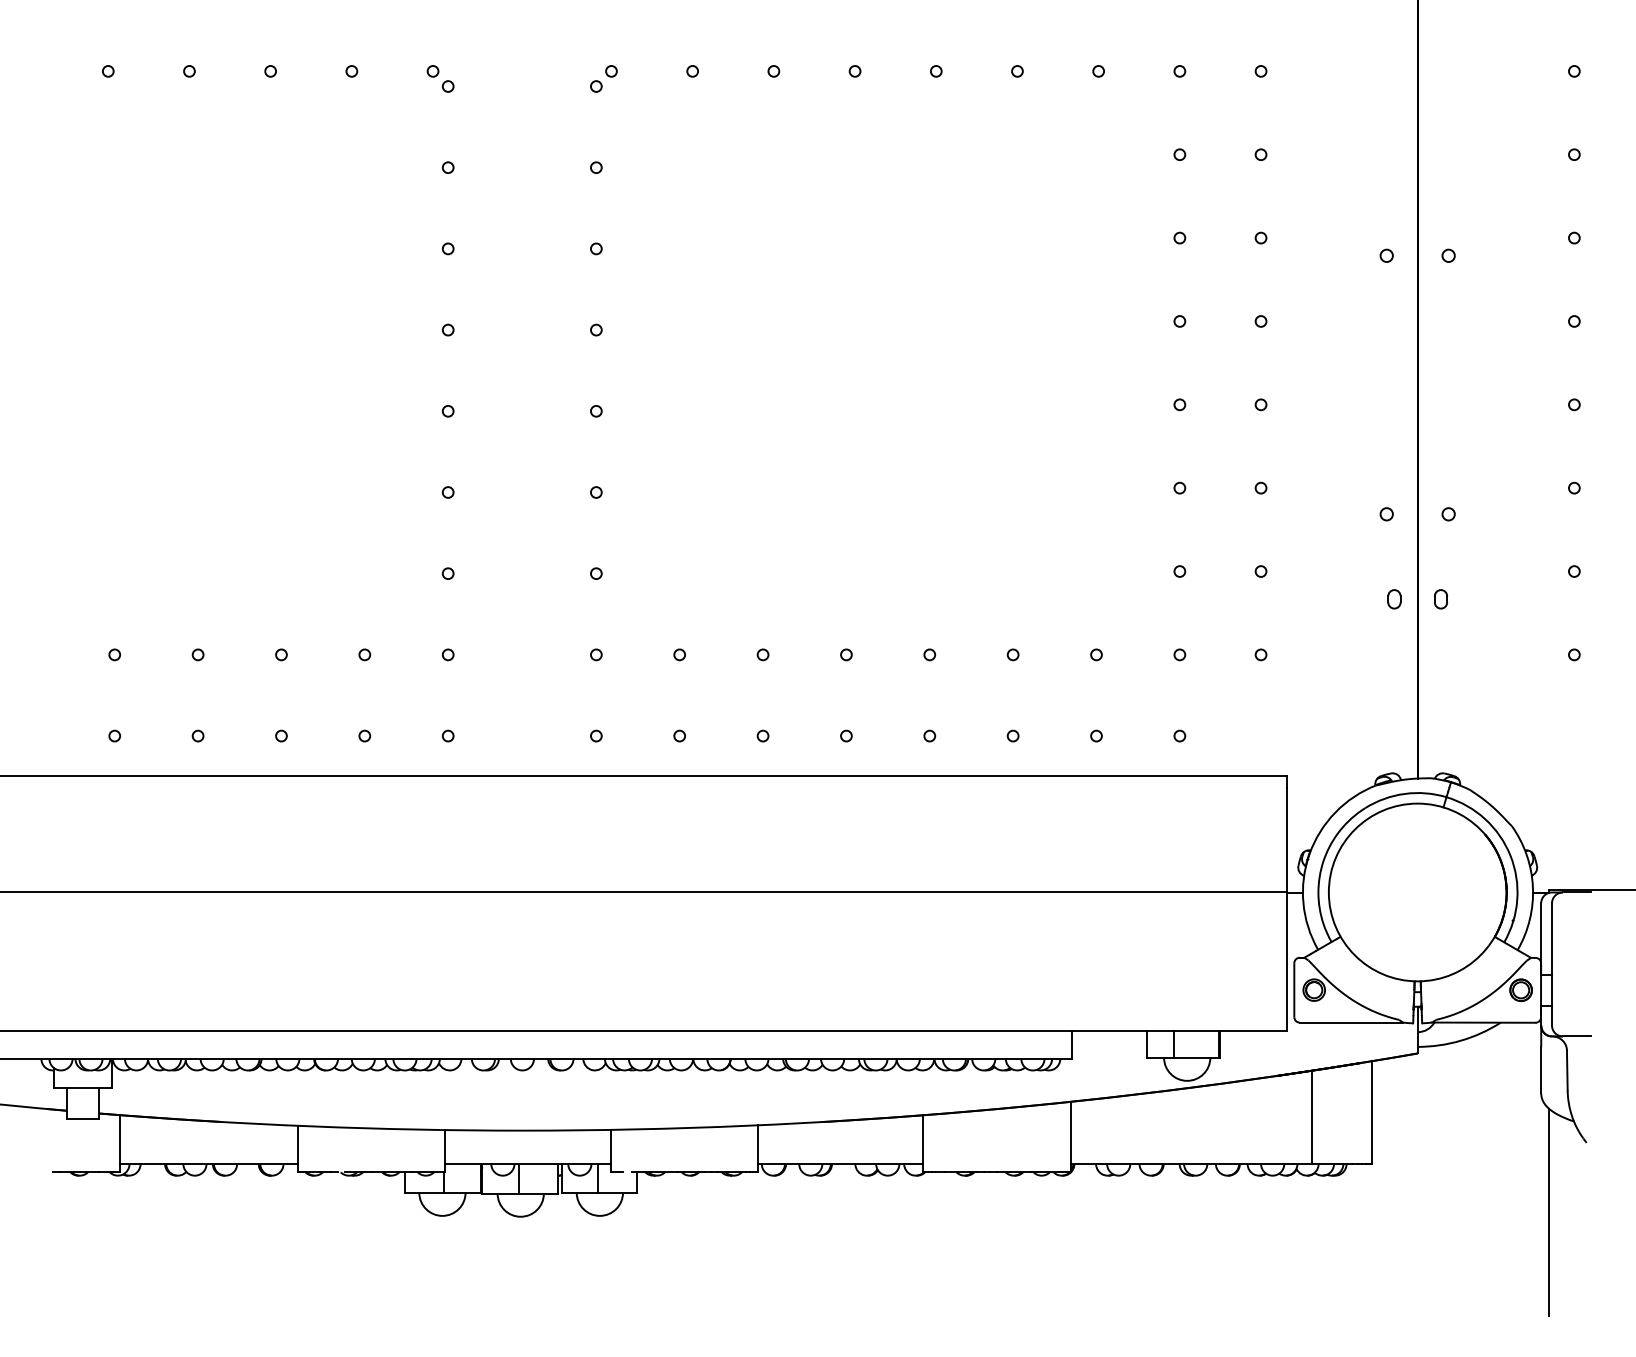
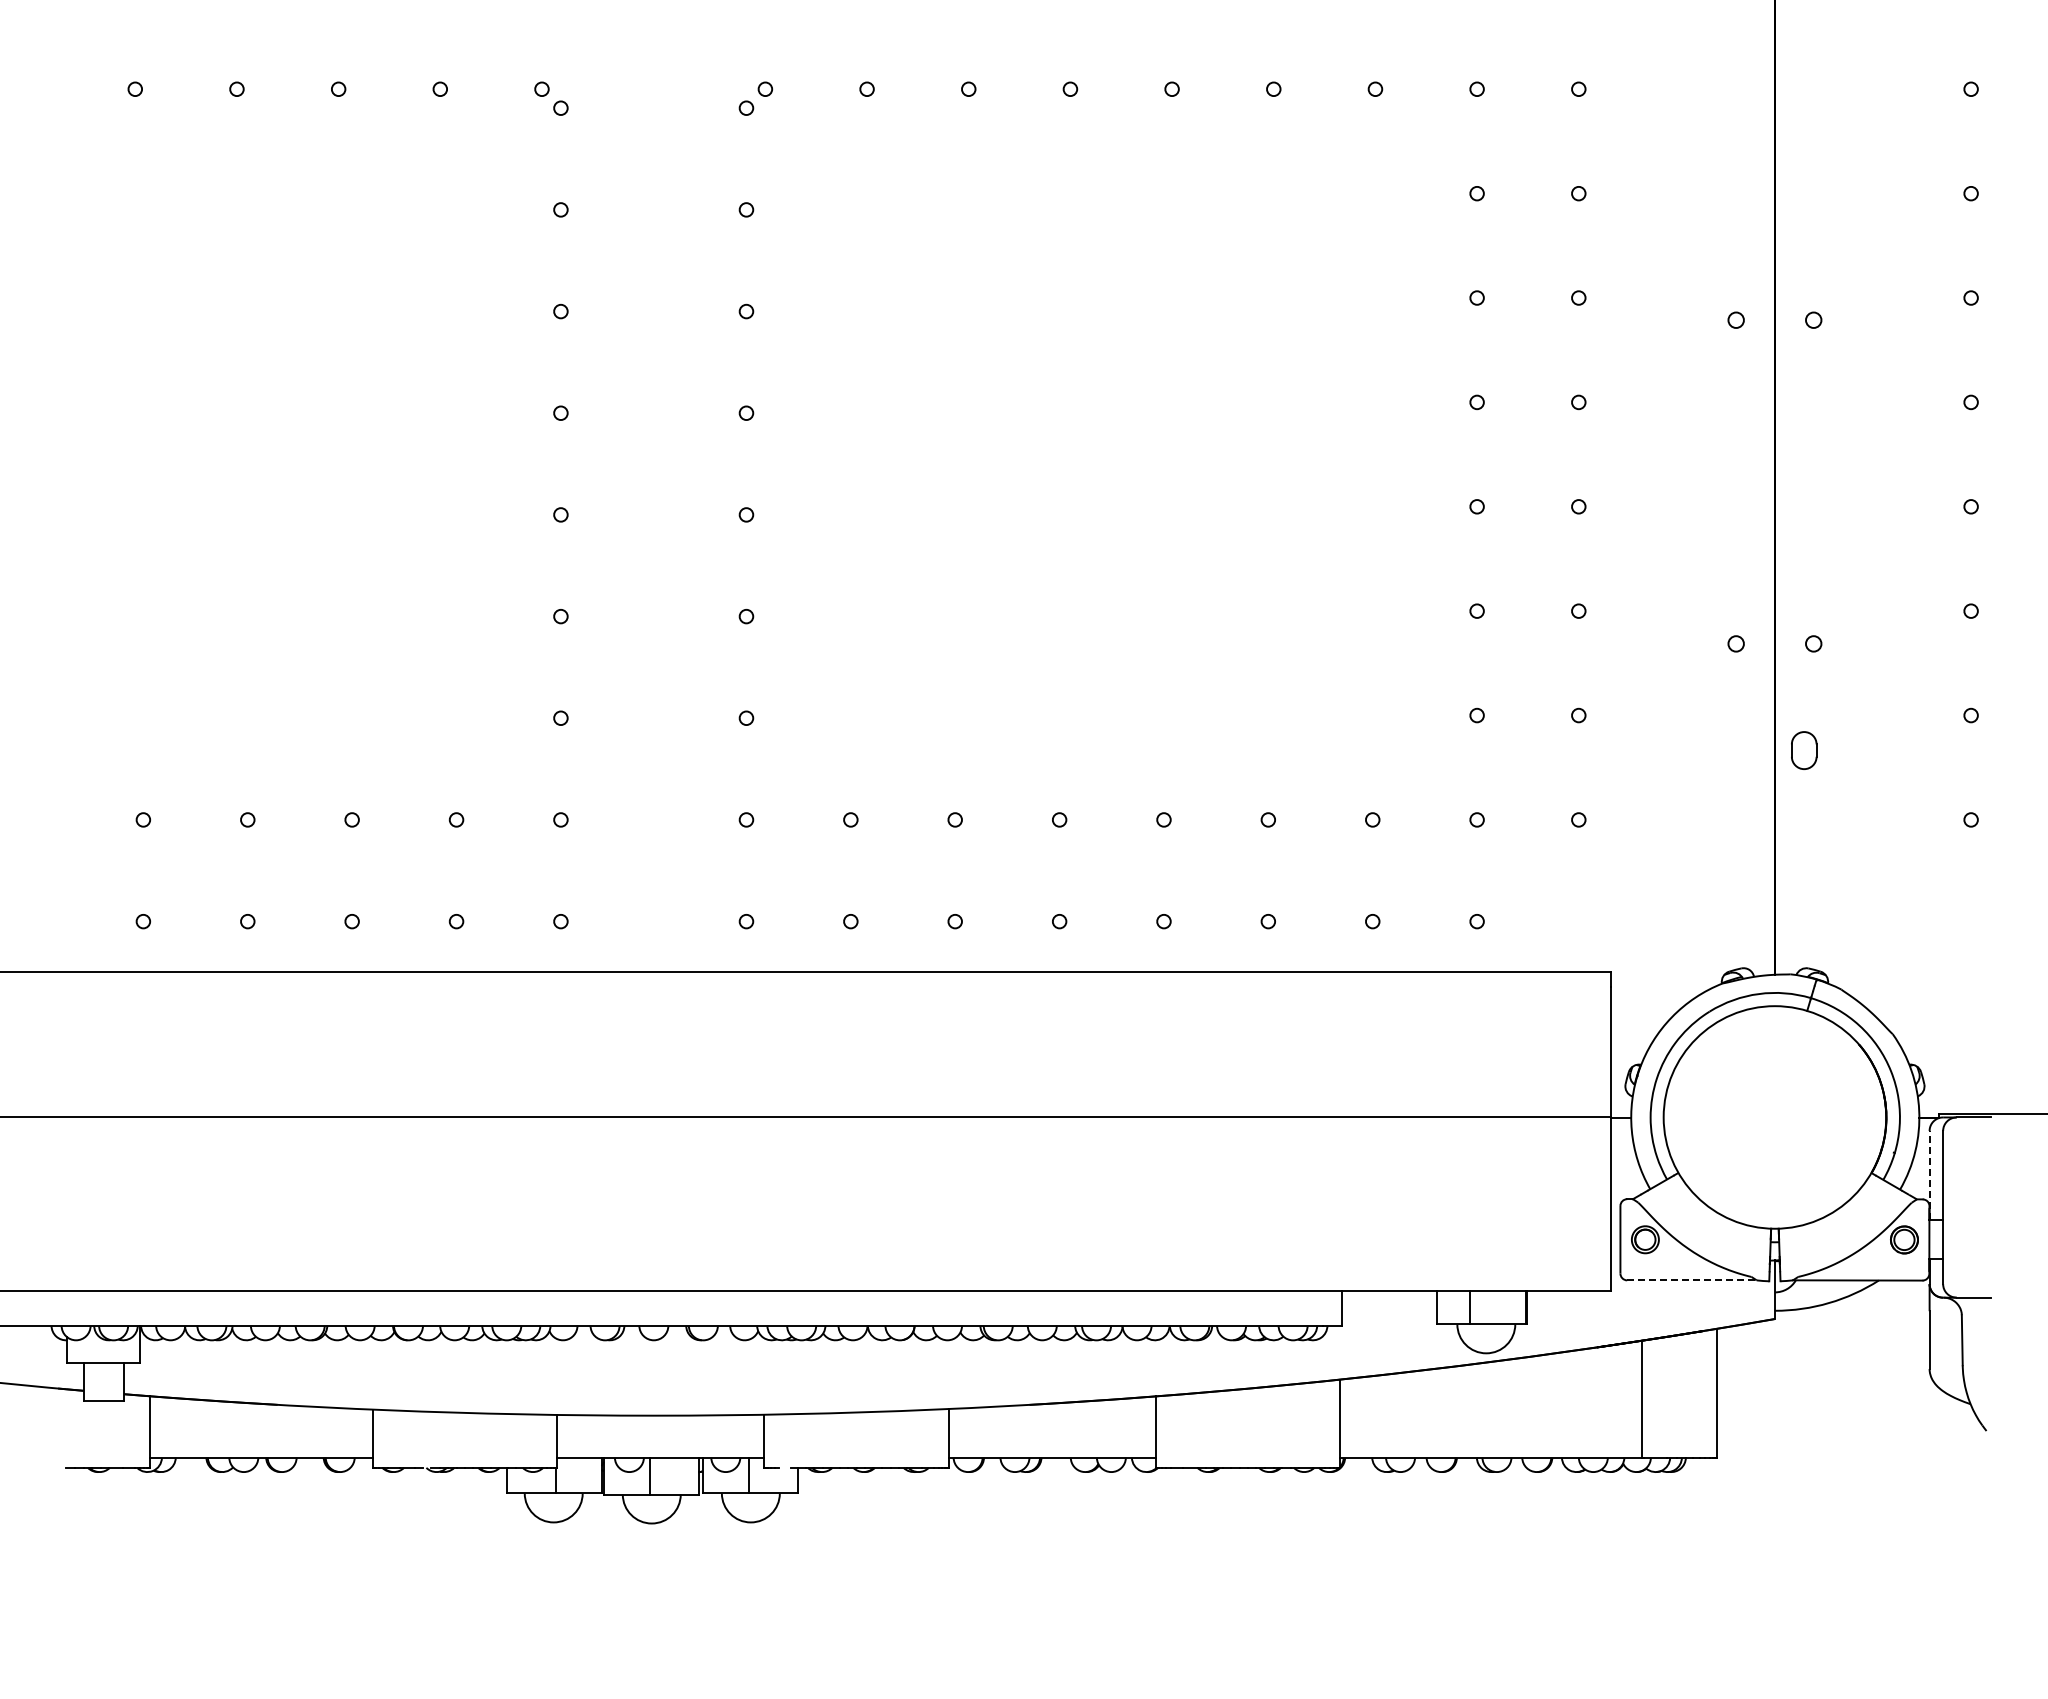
part: (1394, 598) -> (1745, 749), removed
part: (1440, 598) -> (1803, 749), size x1.6
line: (1541, 938) -> (1929, 1175), solid -> dashed
line: (1351, 1022) -> (1691, 1280), solid -> dashed
line: (1549, 1212) -> (1939, 1518), removed

